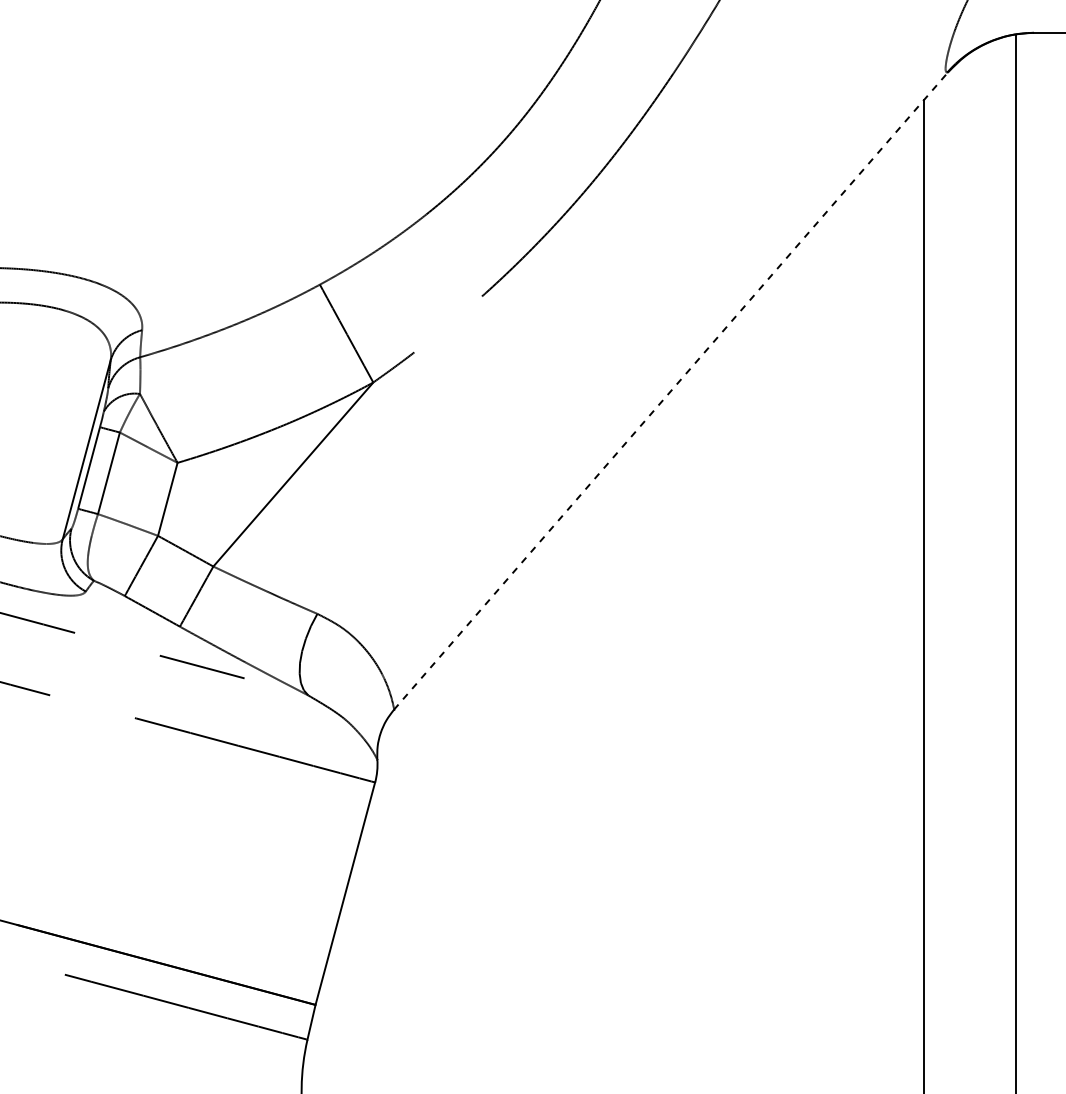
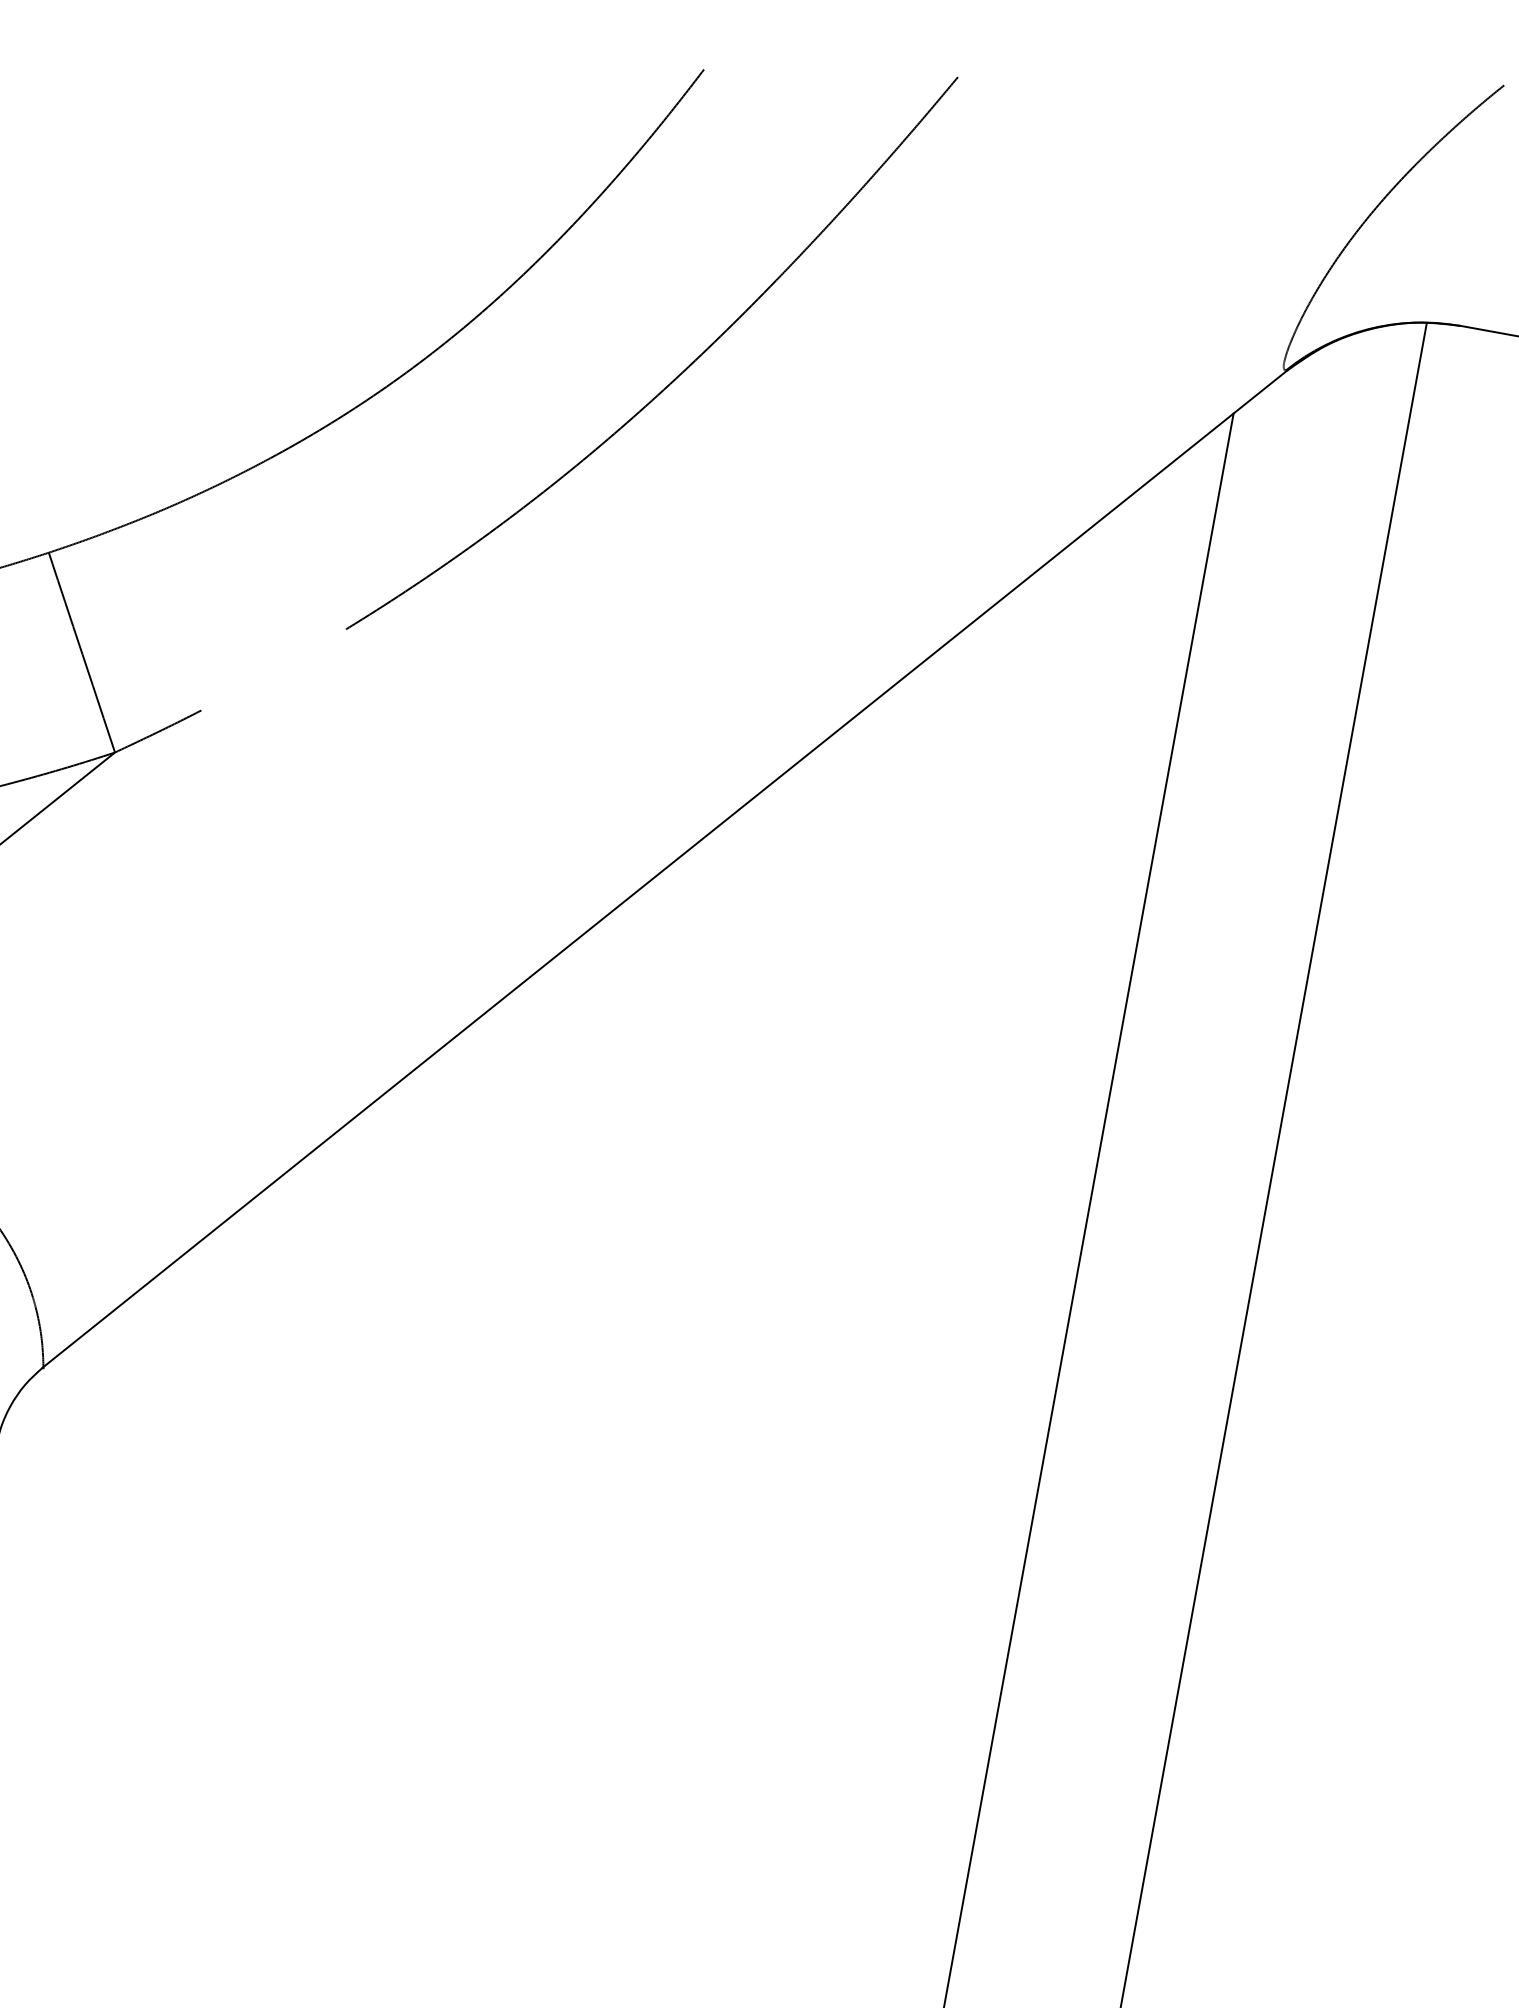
line: (671, 390) -> (666, 868), dashed -> solid

